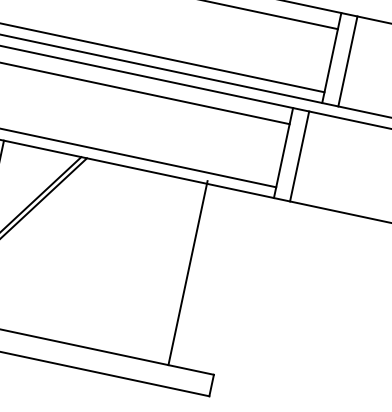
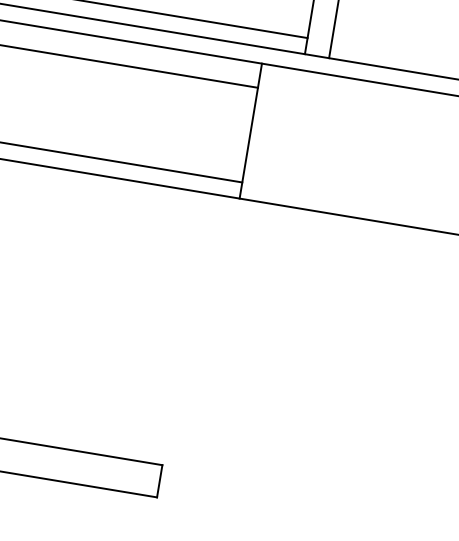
line: (299, 156) -> (274, 135), removed
line: (187, 273) -> (116, 316), removed

